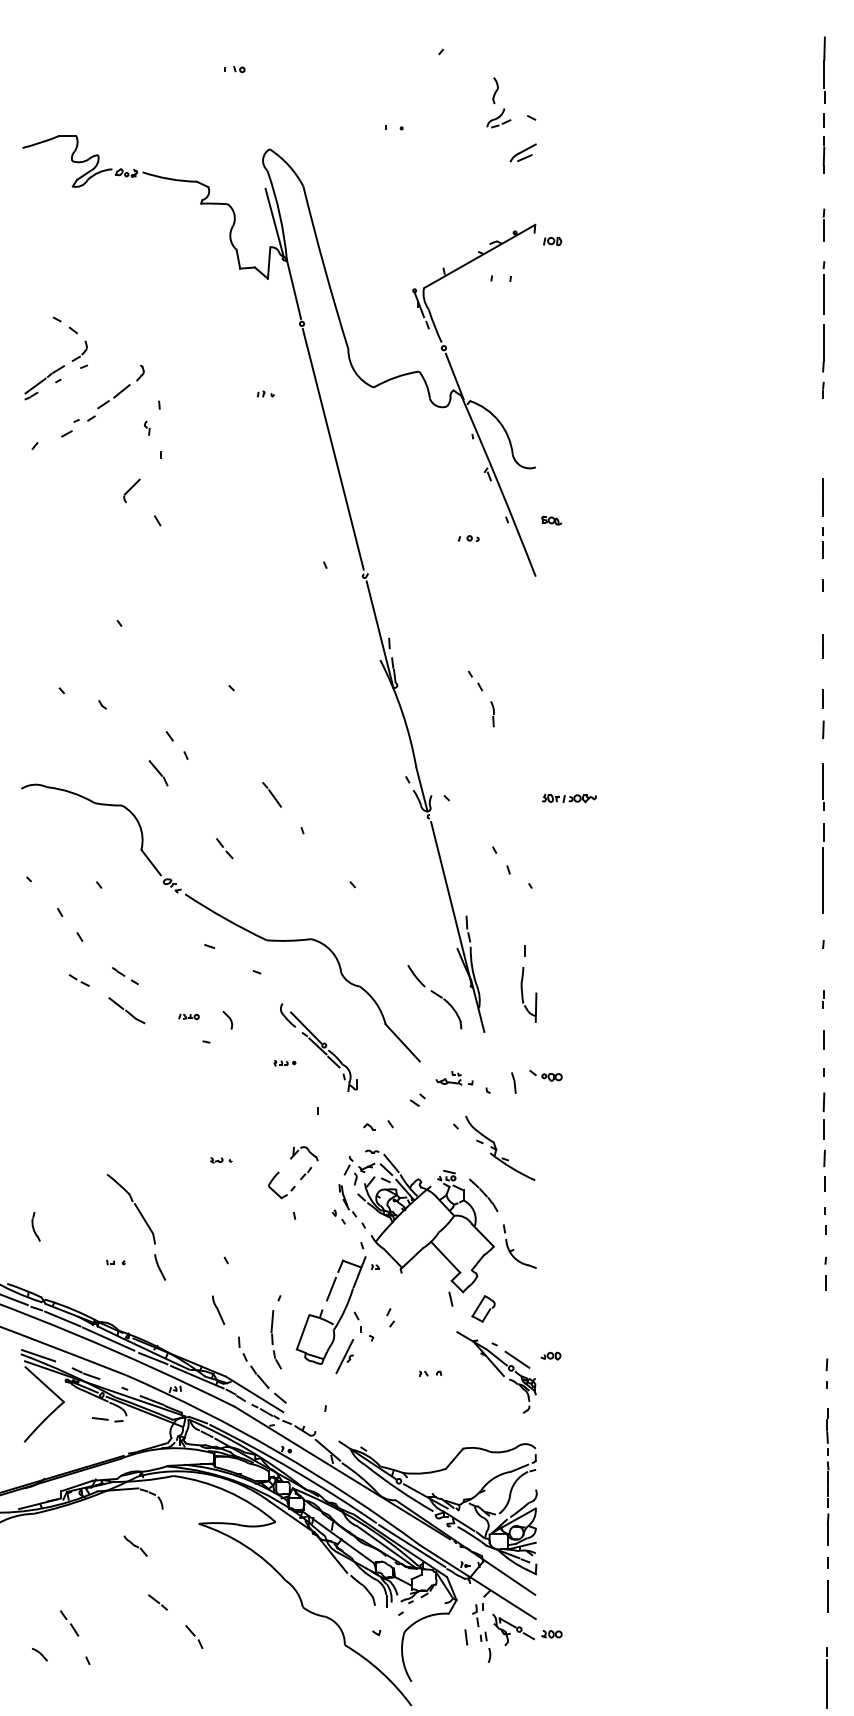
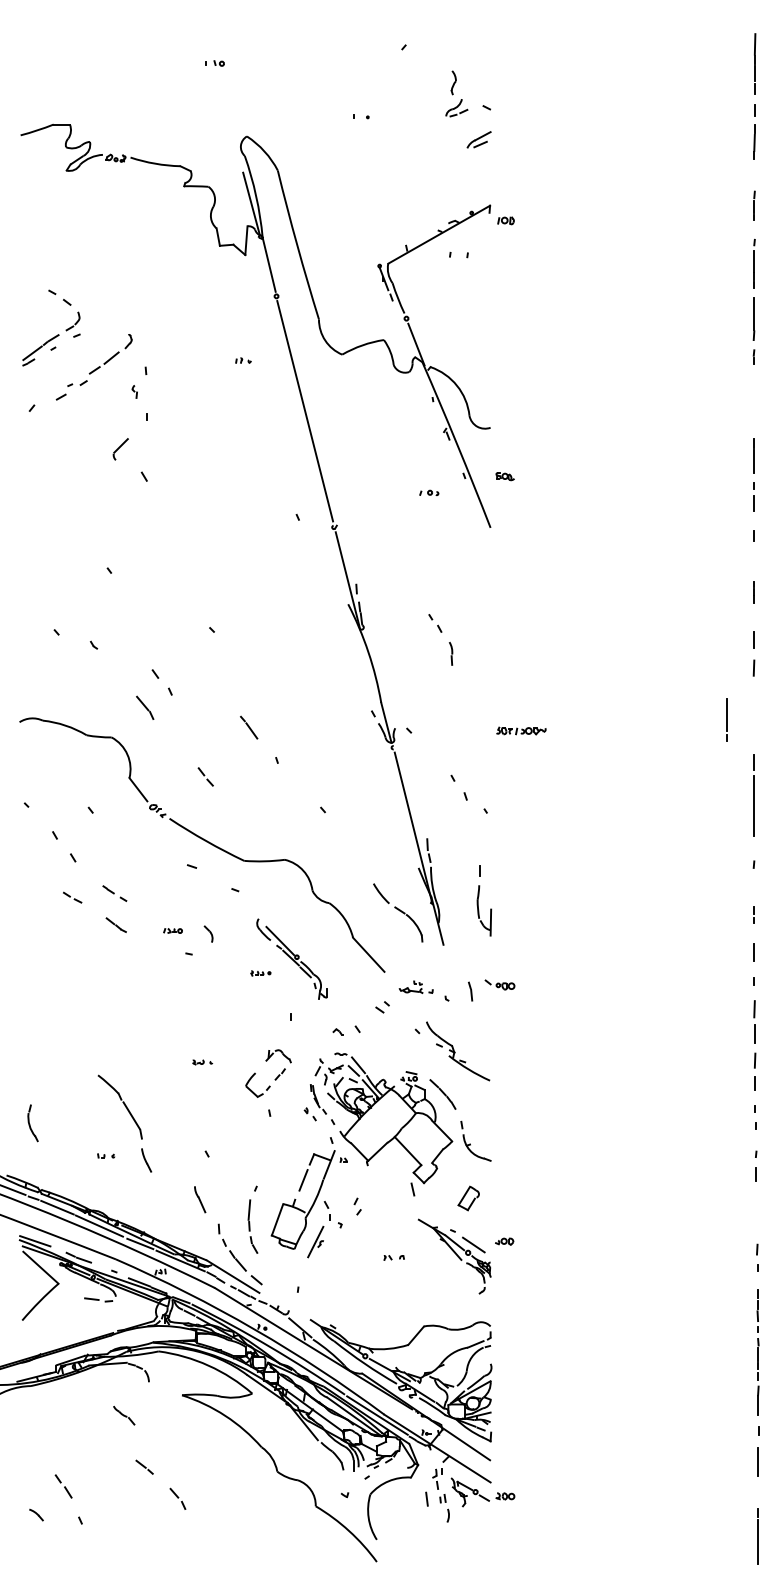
line: (822, 785) -> (726, 719), moved
part: (127, 1009) -> (116, 924), size x0.6
part: (35, 1226) -> (32, 1122), size x1.4
part: (483, 1308) -> (468, 1198), moved

